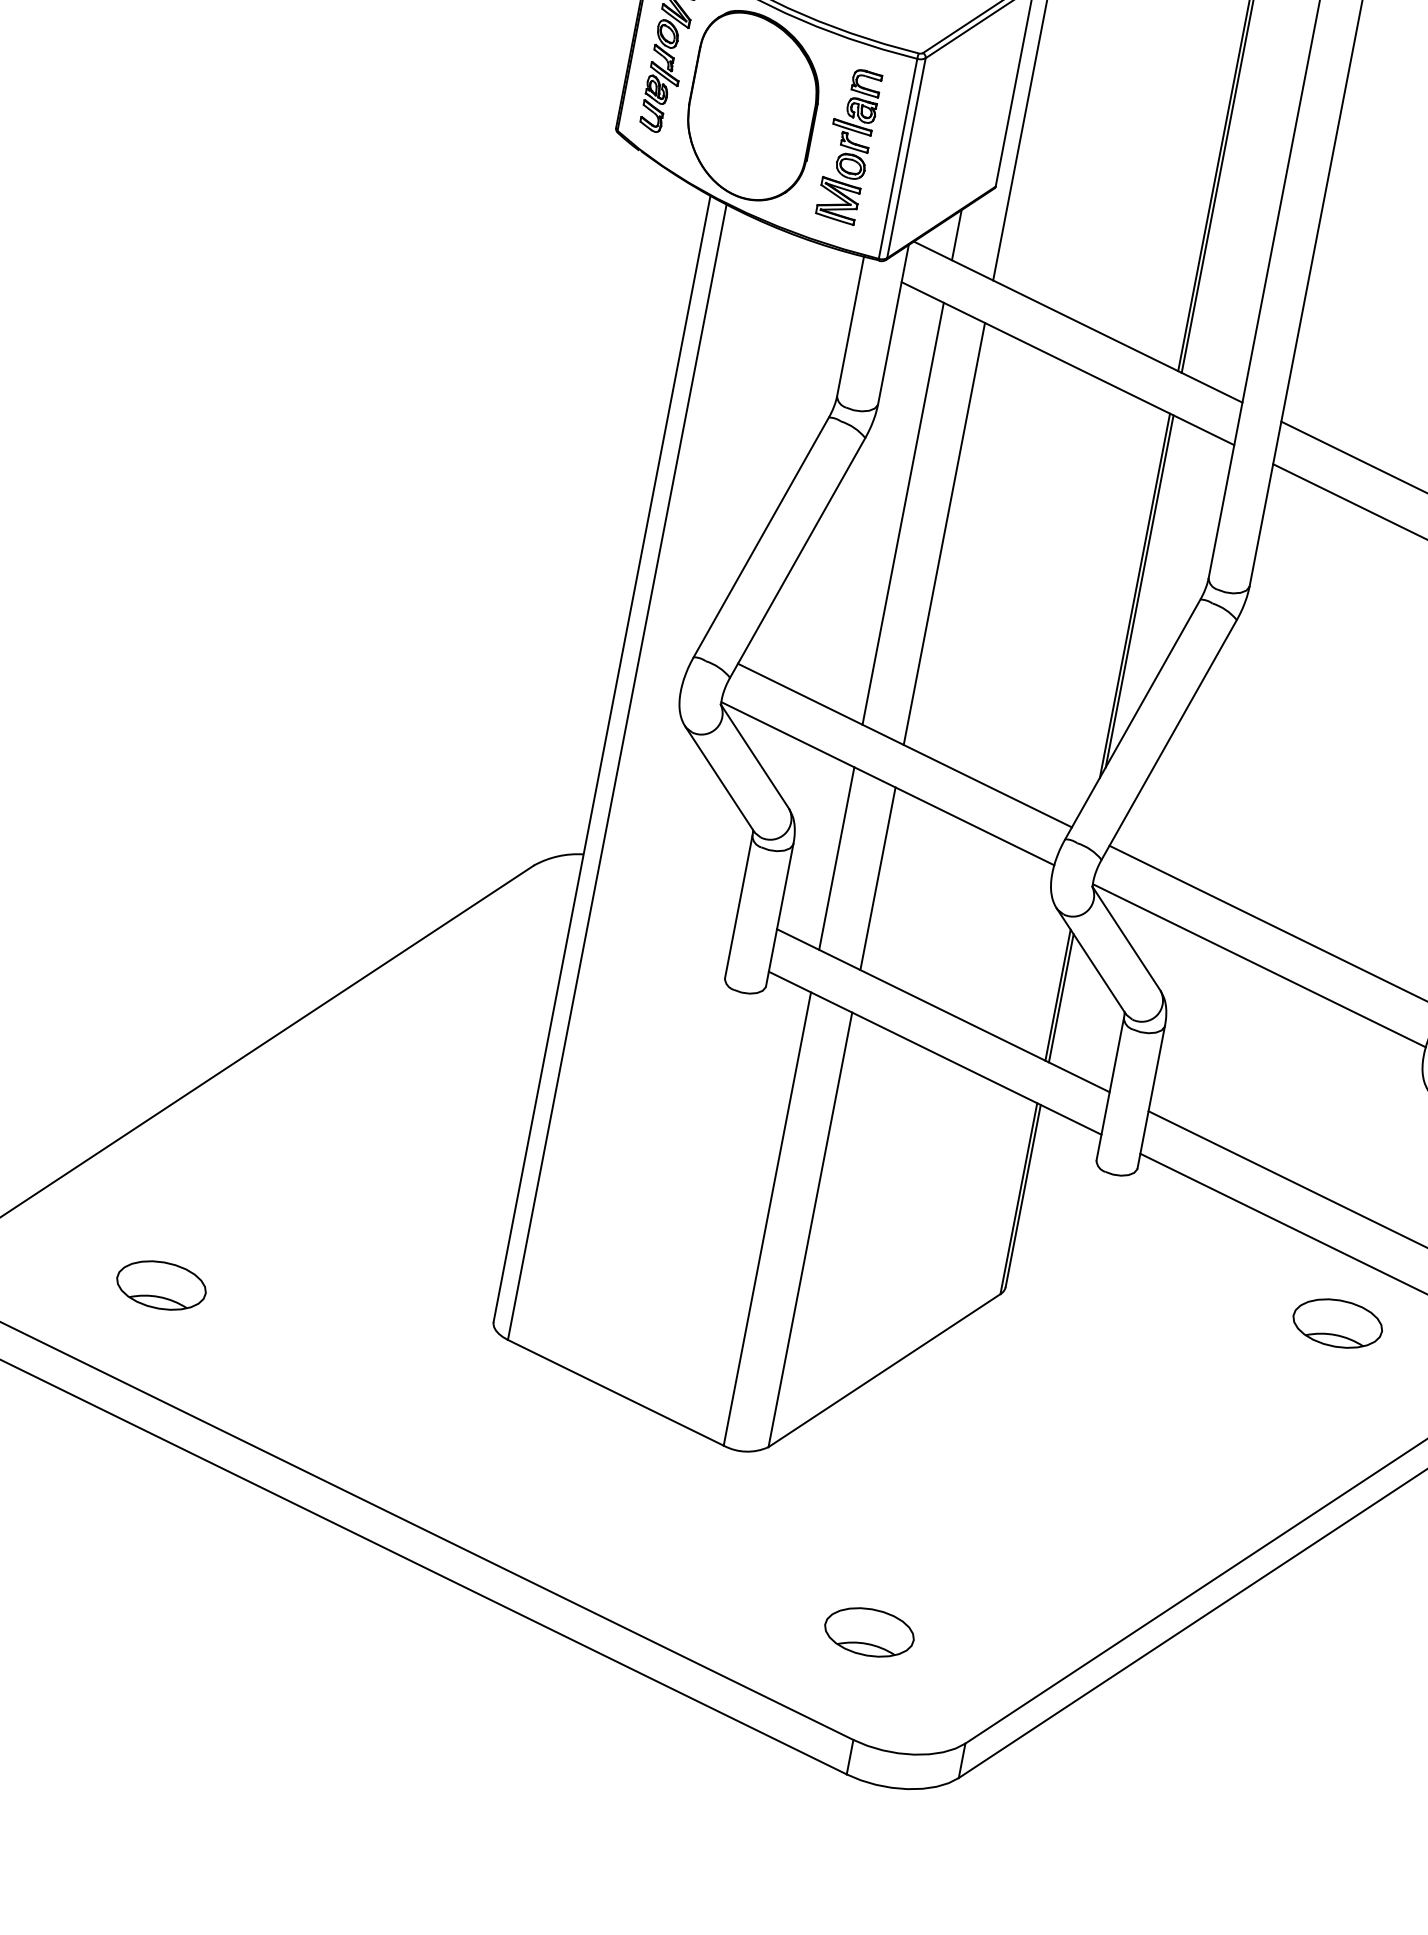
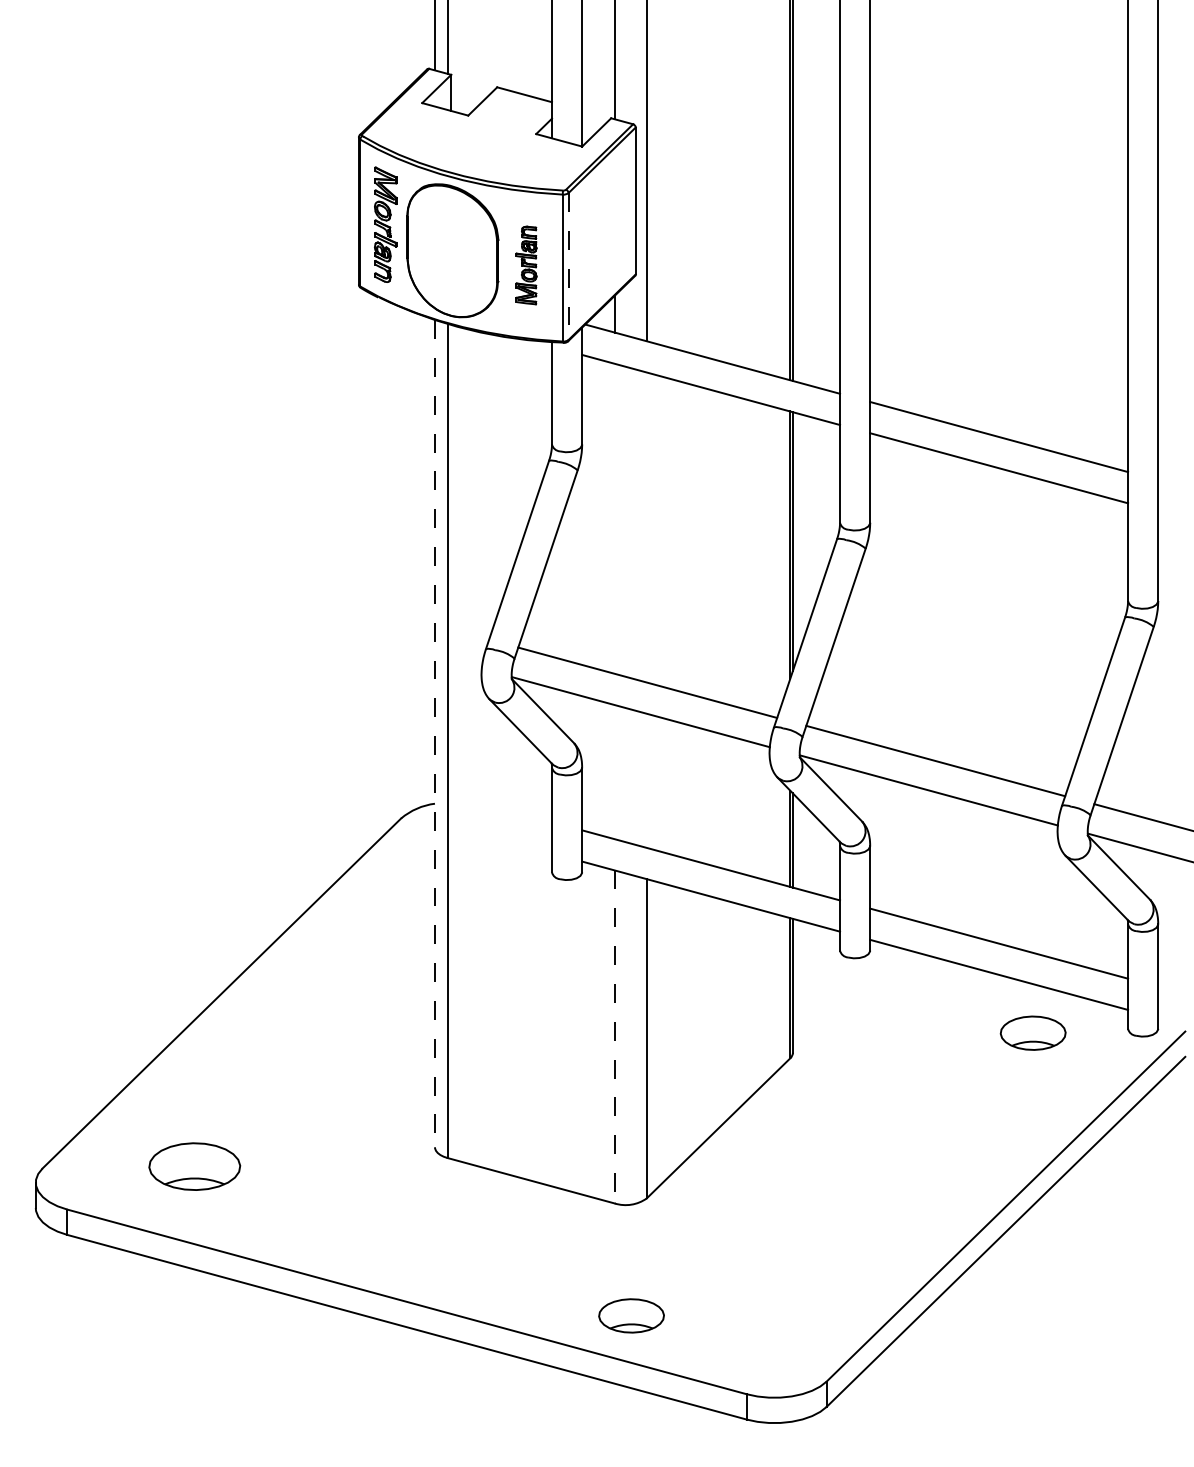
part: (849, 145) -> (526, 265), size x0.7
line: (906, 158) -> (568, 266), solid -> dashed
line: (902, 513) -> (614, 518), removed
line: (943, 533) -> (646, 527), removed
line: (601, 758) -> (434, 733), solid -> dashed
line: (836, 858) -> (614, 772), removed
line: (877, 878) -> (646, 780), removed
line: (767, 1218) -> (614, 1036), solid -> dashed
part: (161, 1285) -> (194, 1166), size x1.4
part: (869, 1631) -> (631, 1315), moved

